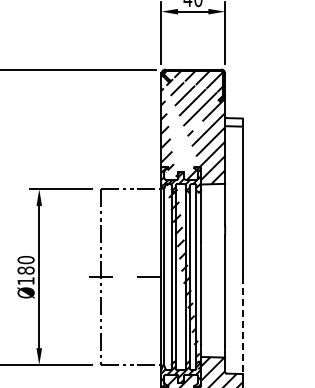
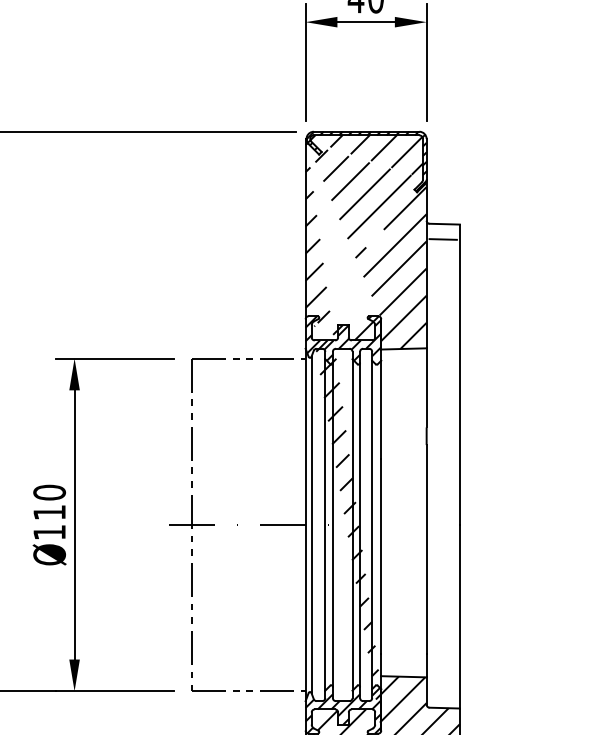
text: (25, 270) -> (48, 512), Ø180 -> Ø110
line: (242, 326) -> (459, 618), dashed -> solid

